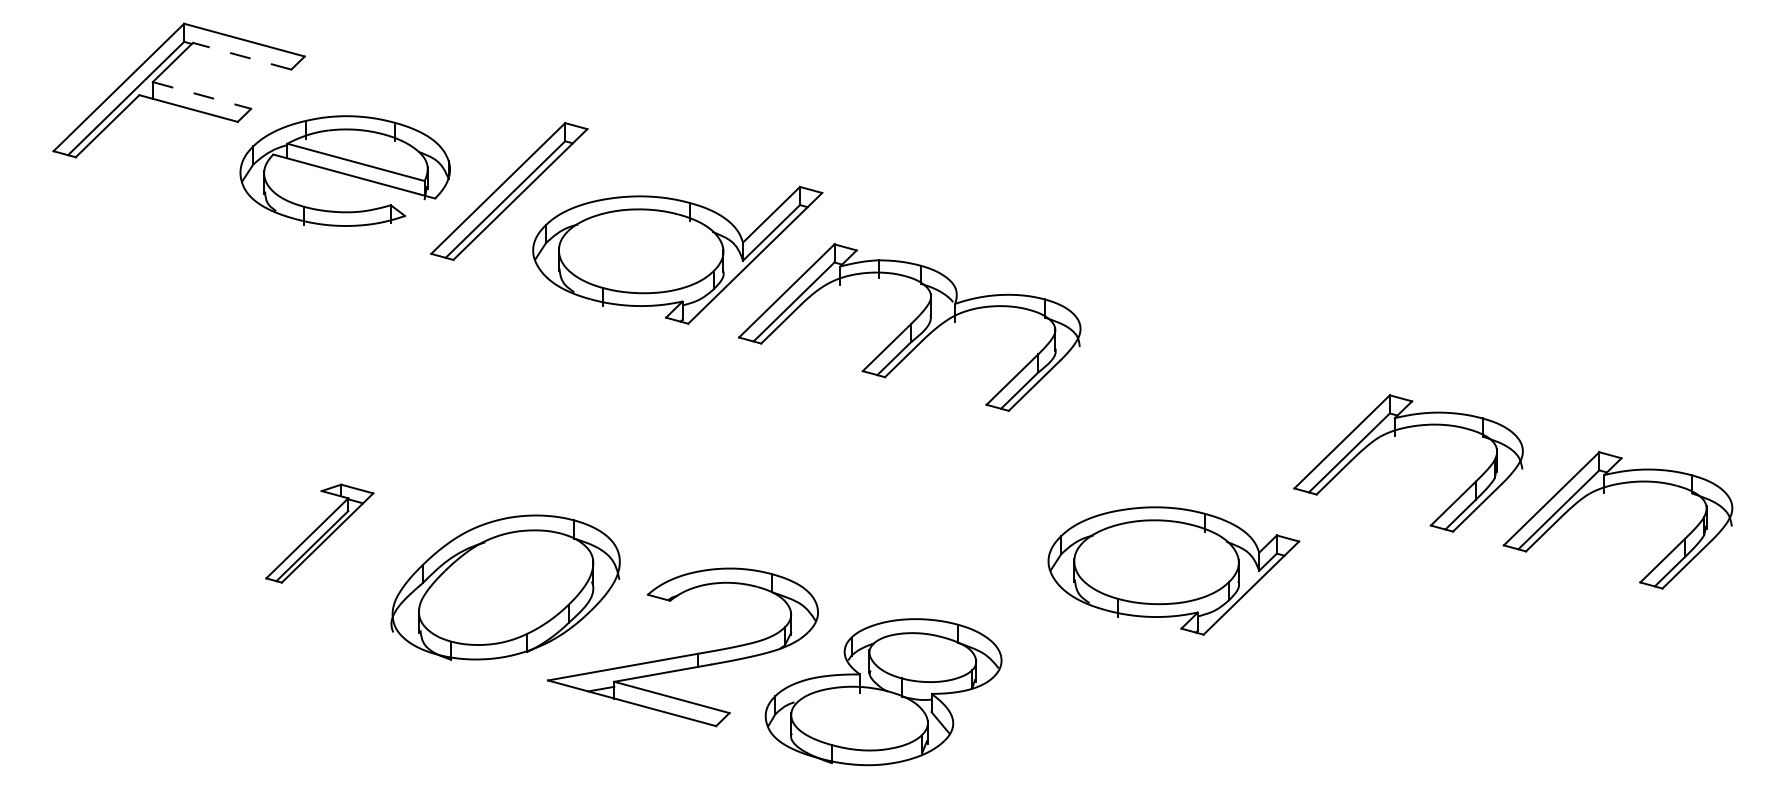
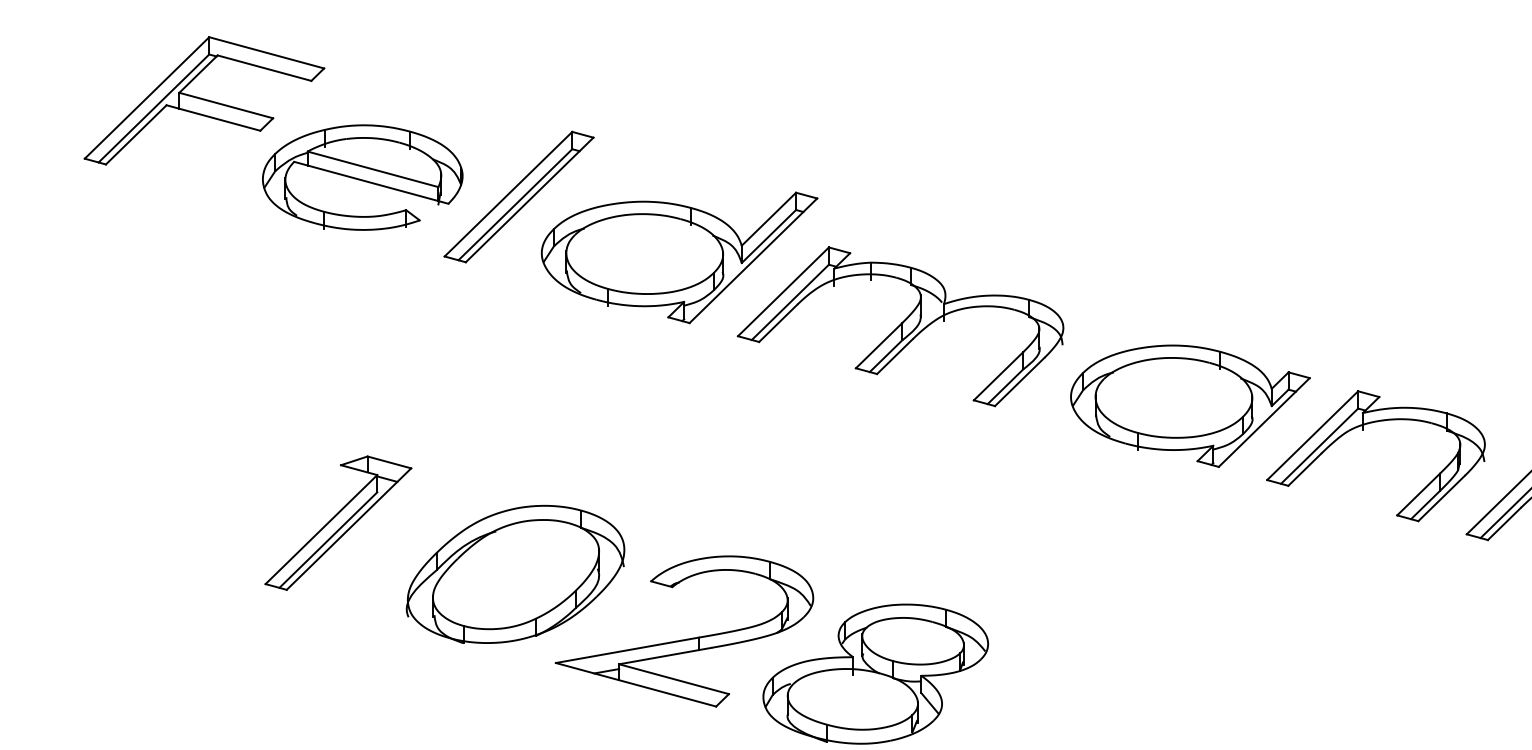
line: (242, 56) -> (264, 68), dashed -> solid
line: (202, 95) -> (226, 105), dashed -> solid
part: (319, 533) -> (338, 522), size x1.43
part: (1173, 570) -> (1190, 405), moved

